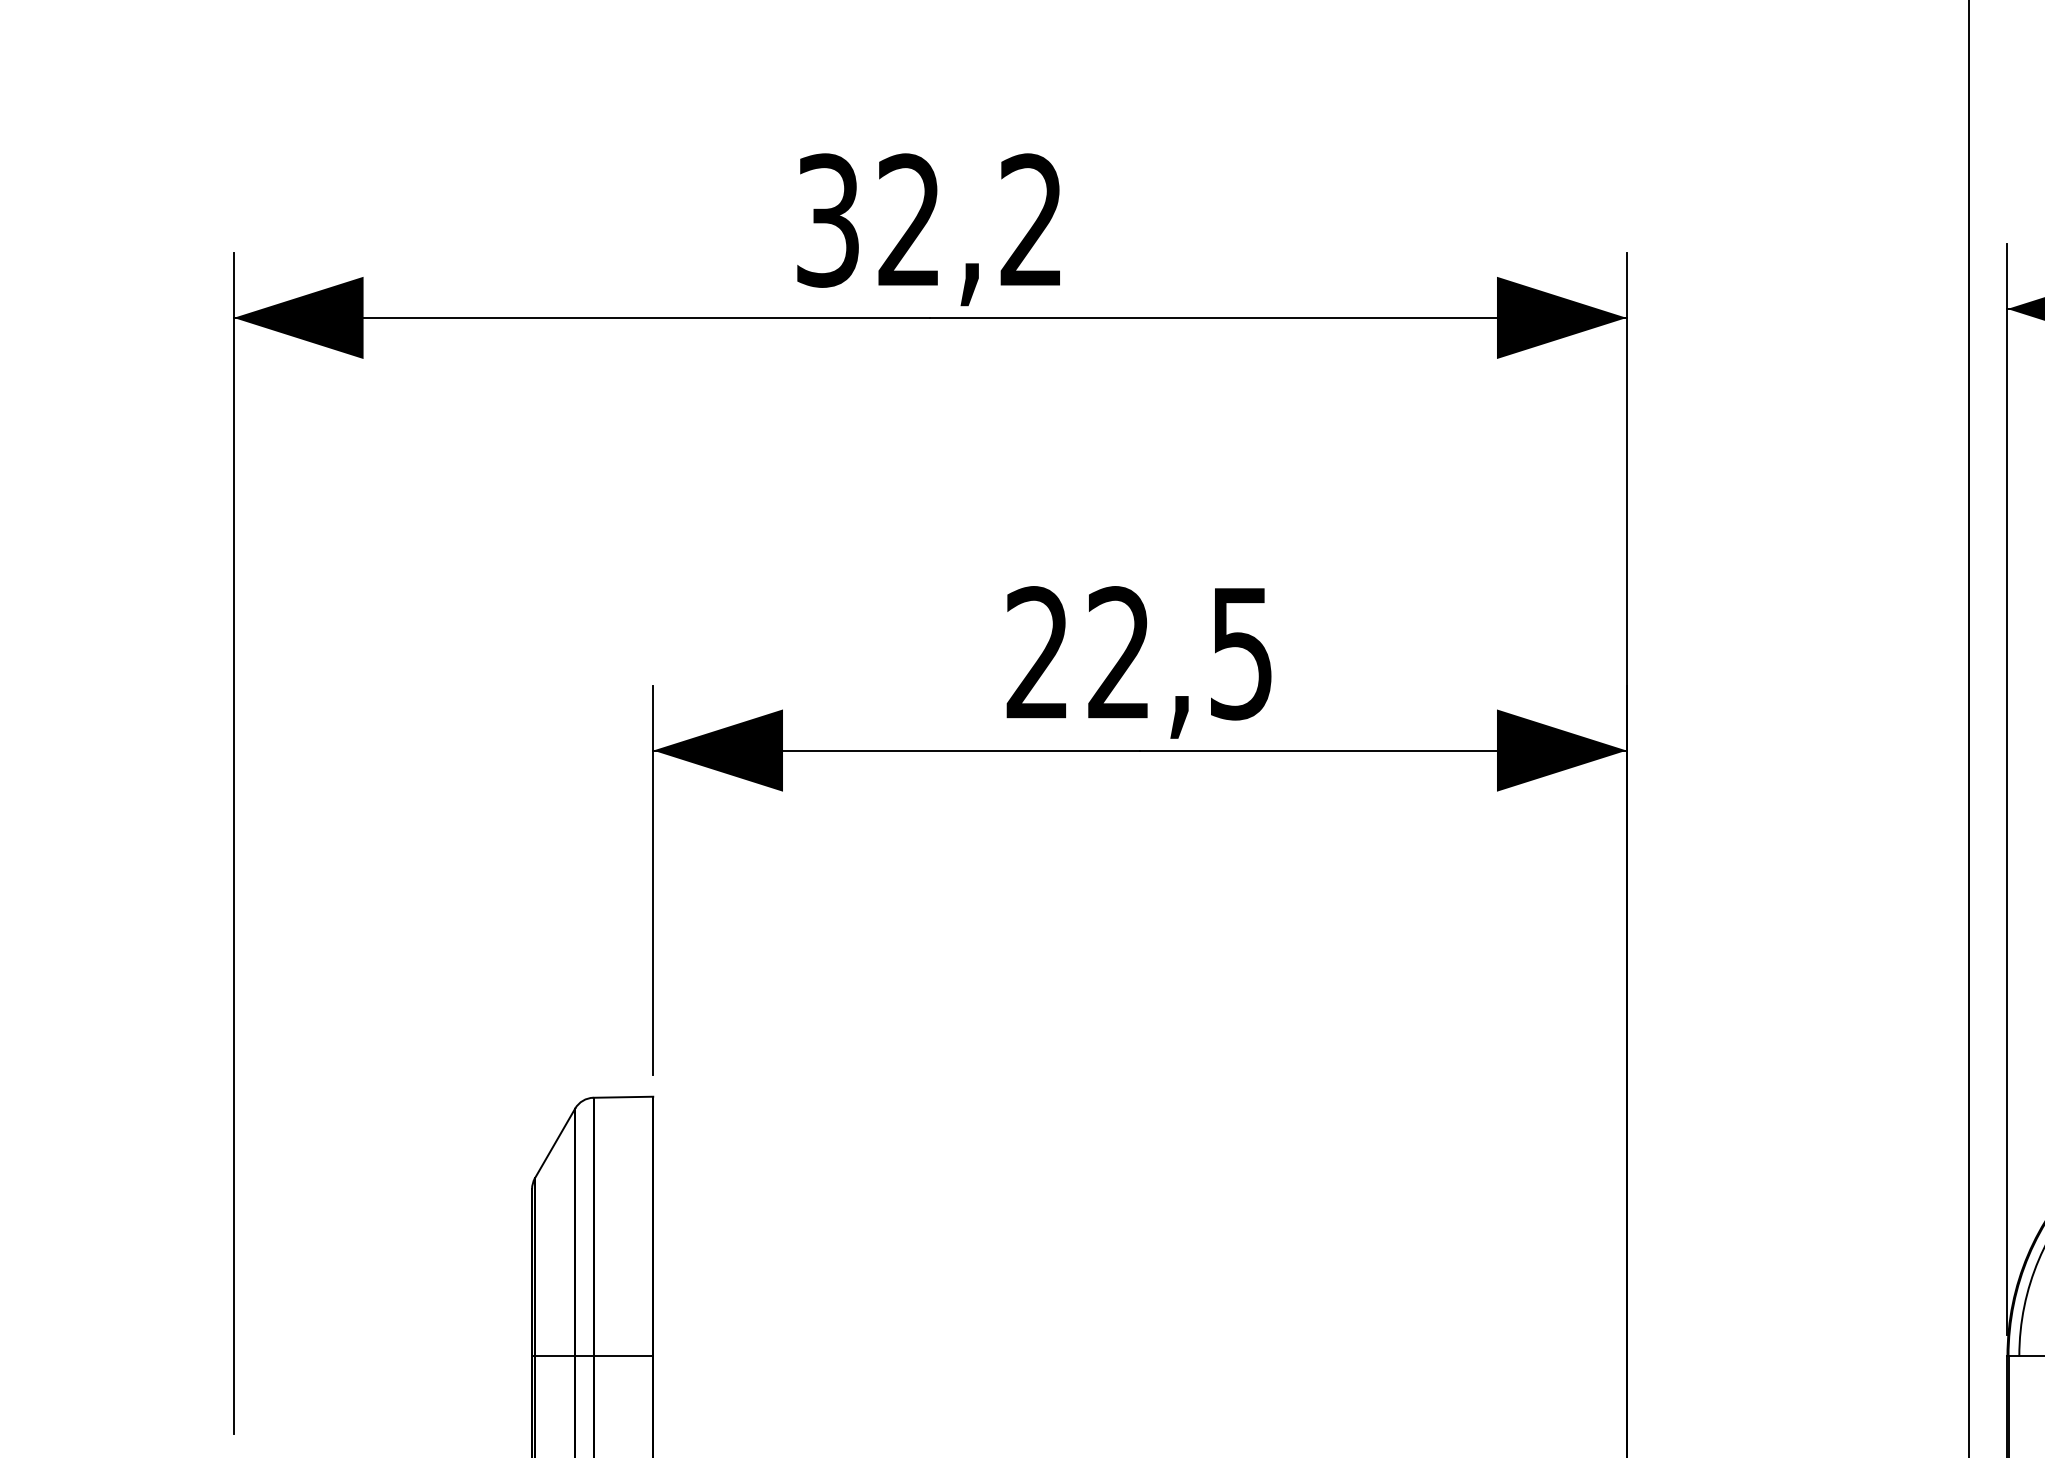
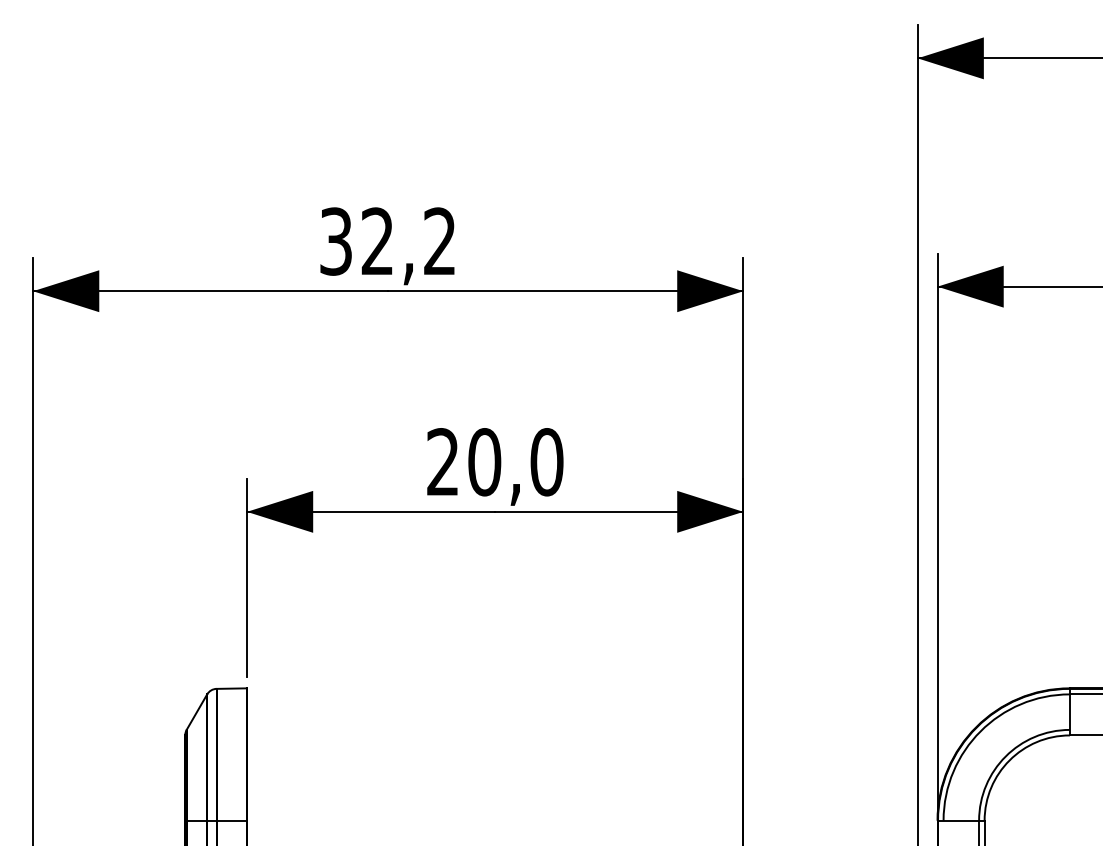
text: (1179, 653) -> (515, 462), 22,5 -> 20,0

